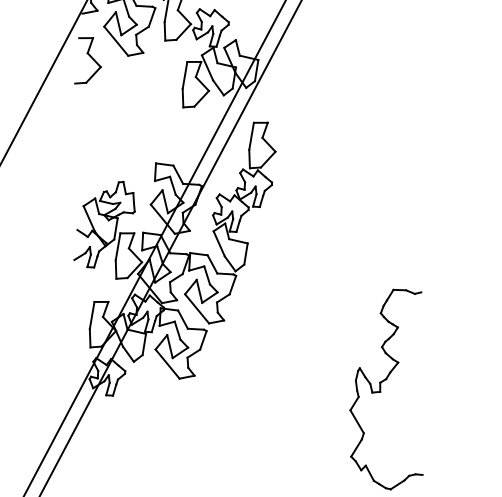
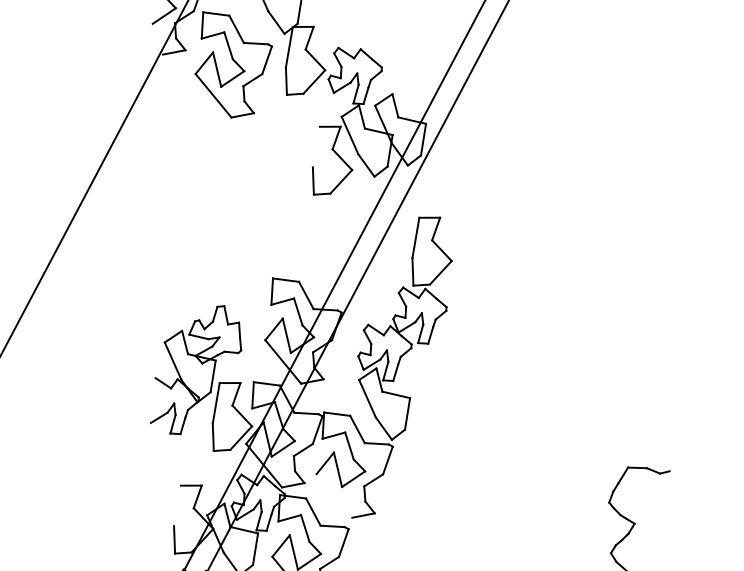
part: (87, 60) -> (170, 124), removed
line: (184, 75) -> (315, 147), removed
line: (197, 308) -> (335, 495), removed
line: (91, 315) -> (176, 505), removed

